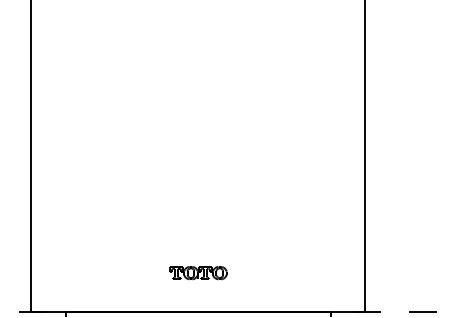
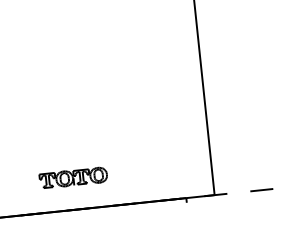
part: (198, 272) -> (73, 177), size x1.43

